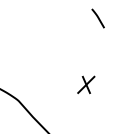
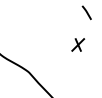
part: (86, 84) -> (78, 44), moved

